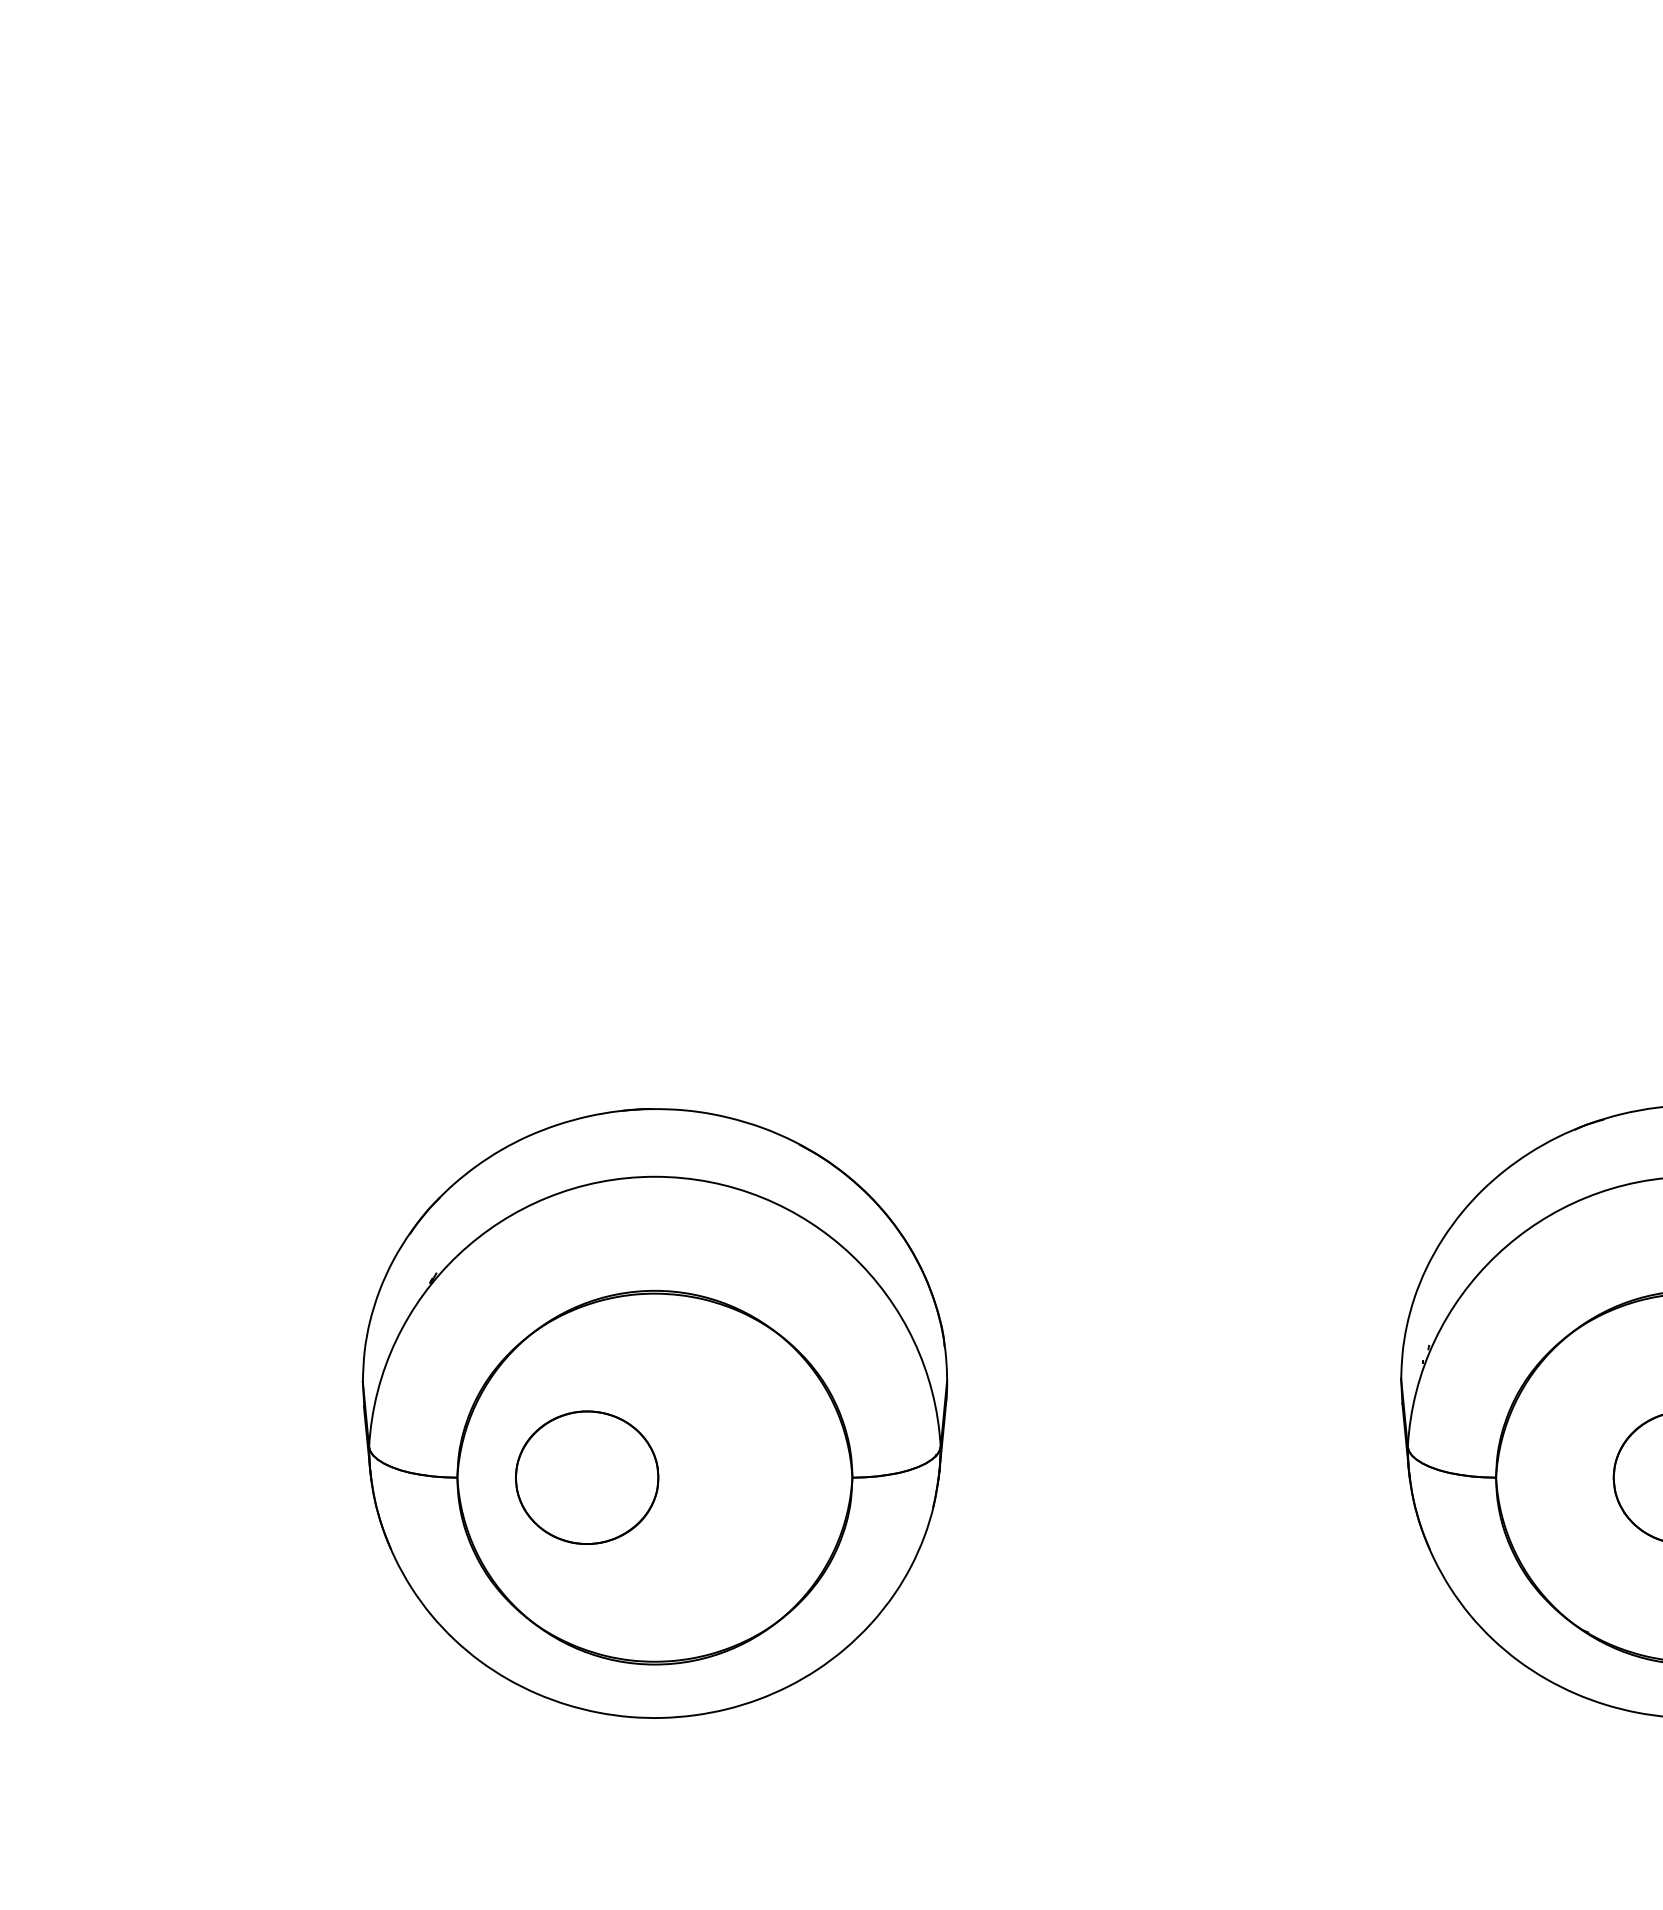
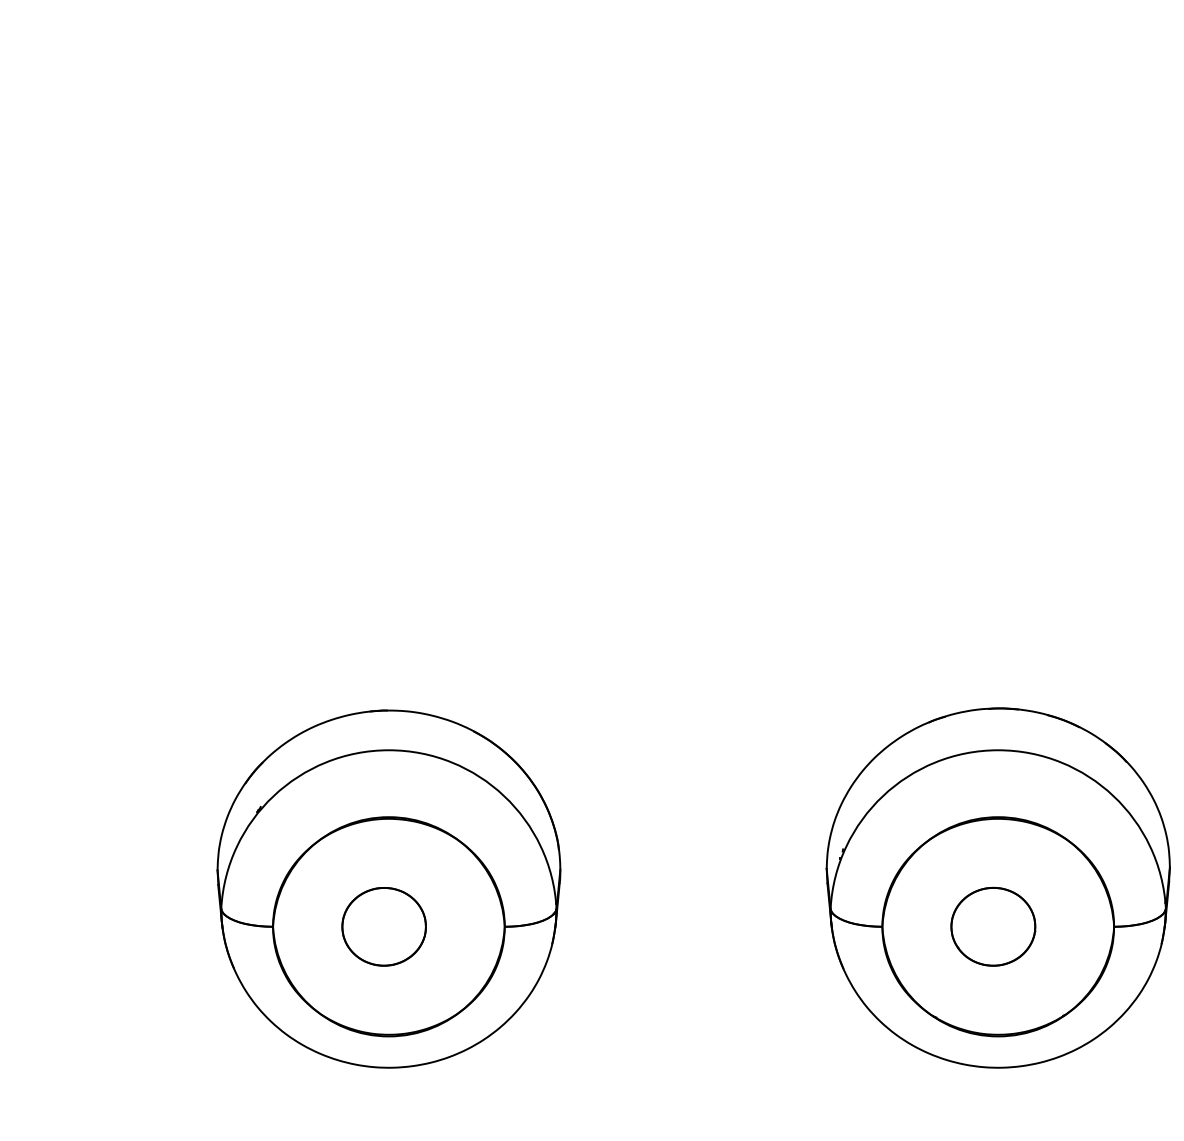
part: (586, 1477) -> (383, 926), moved

